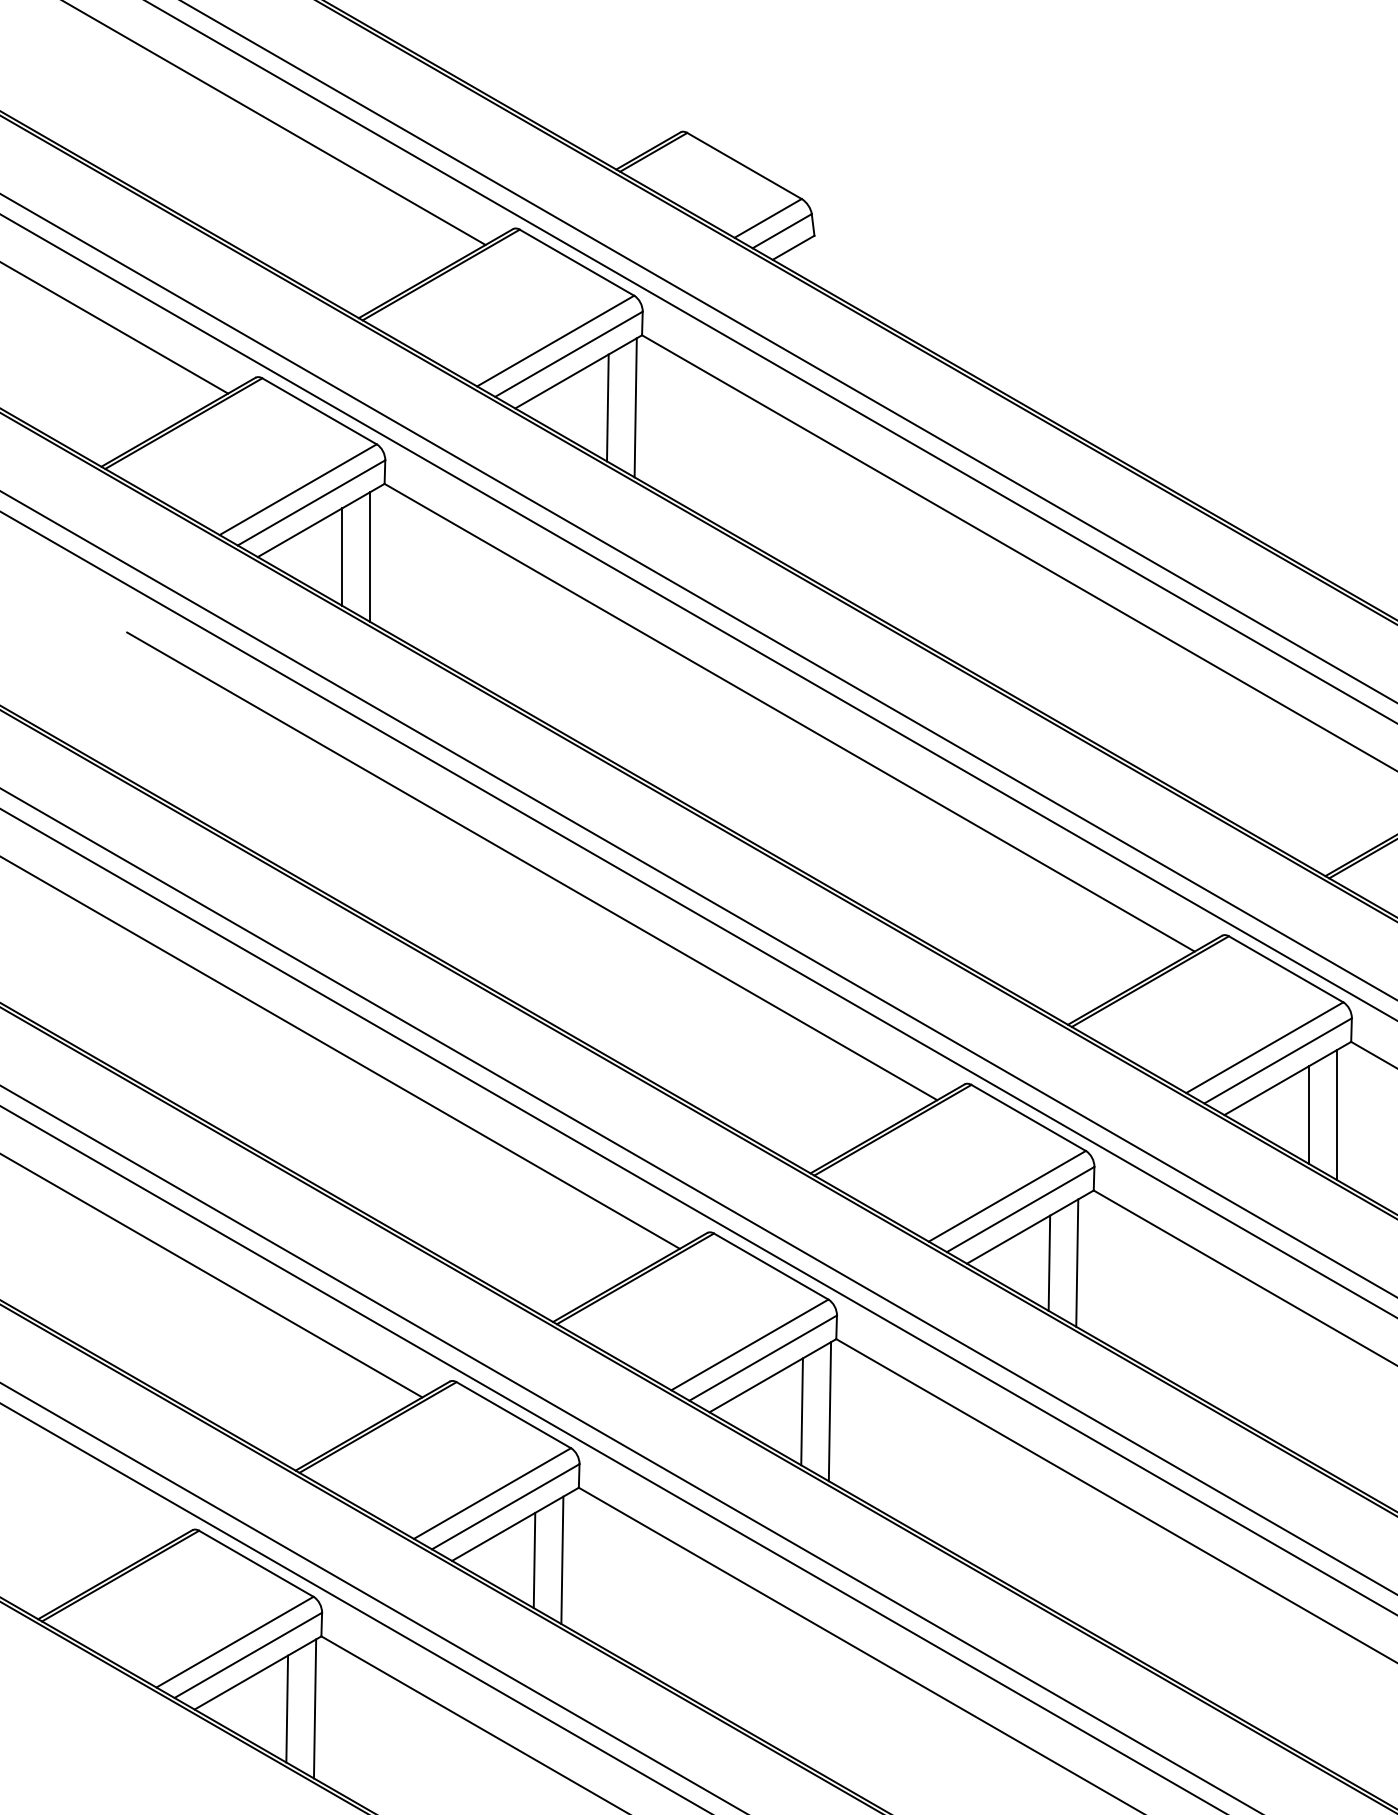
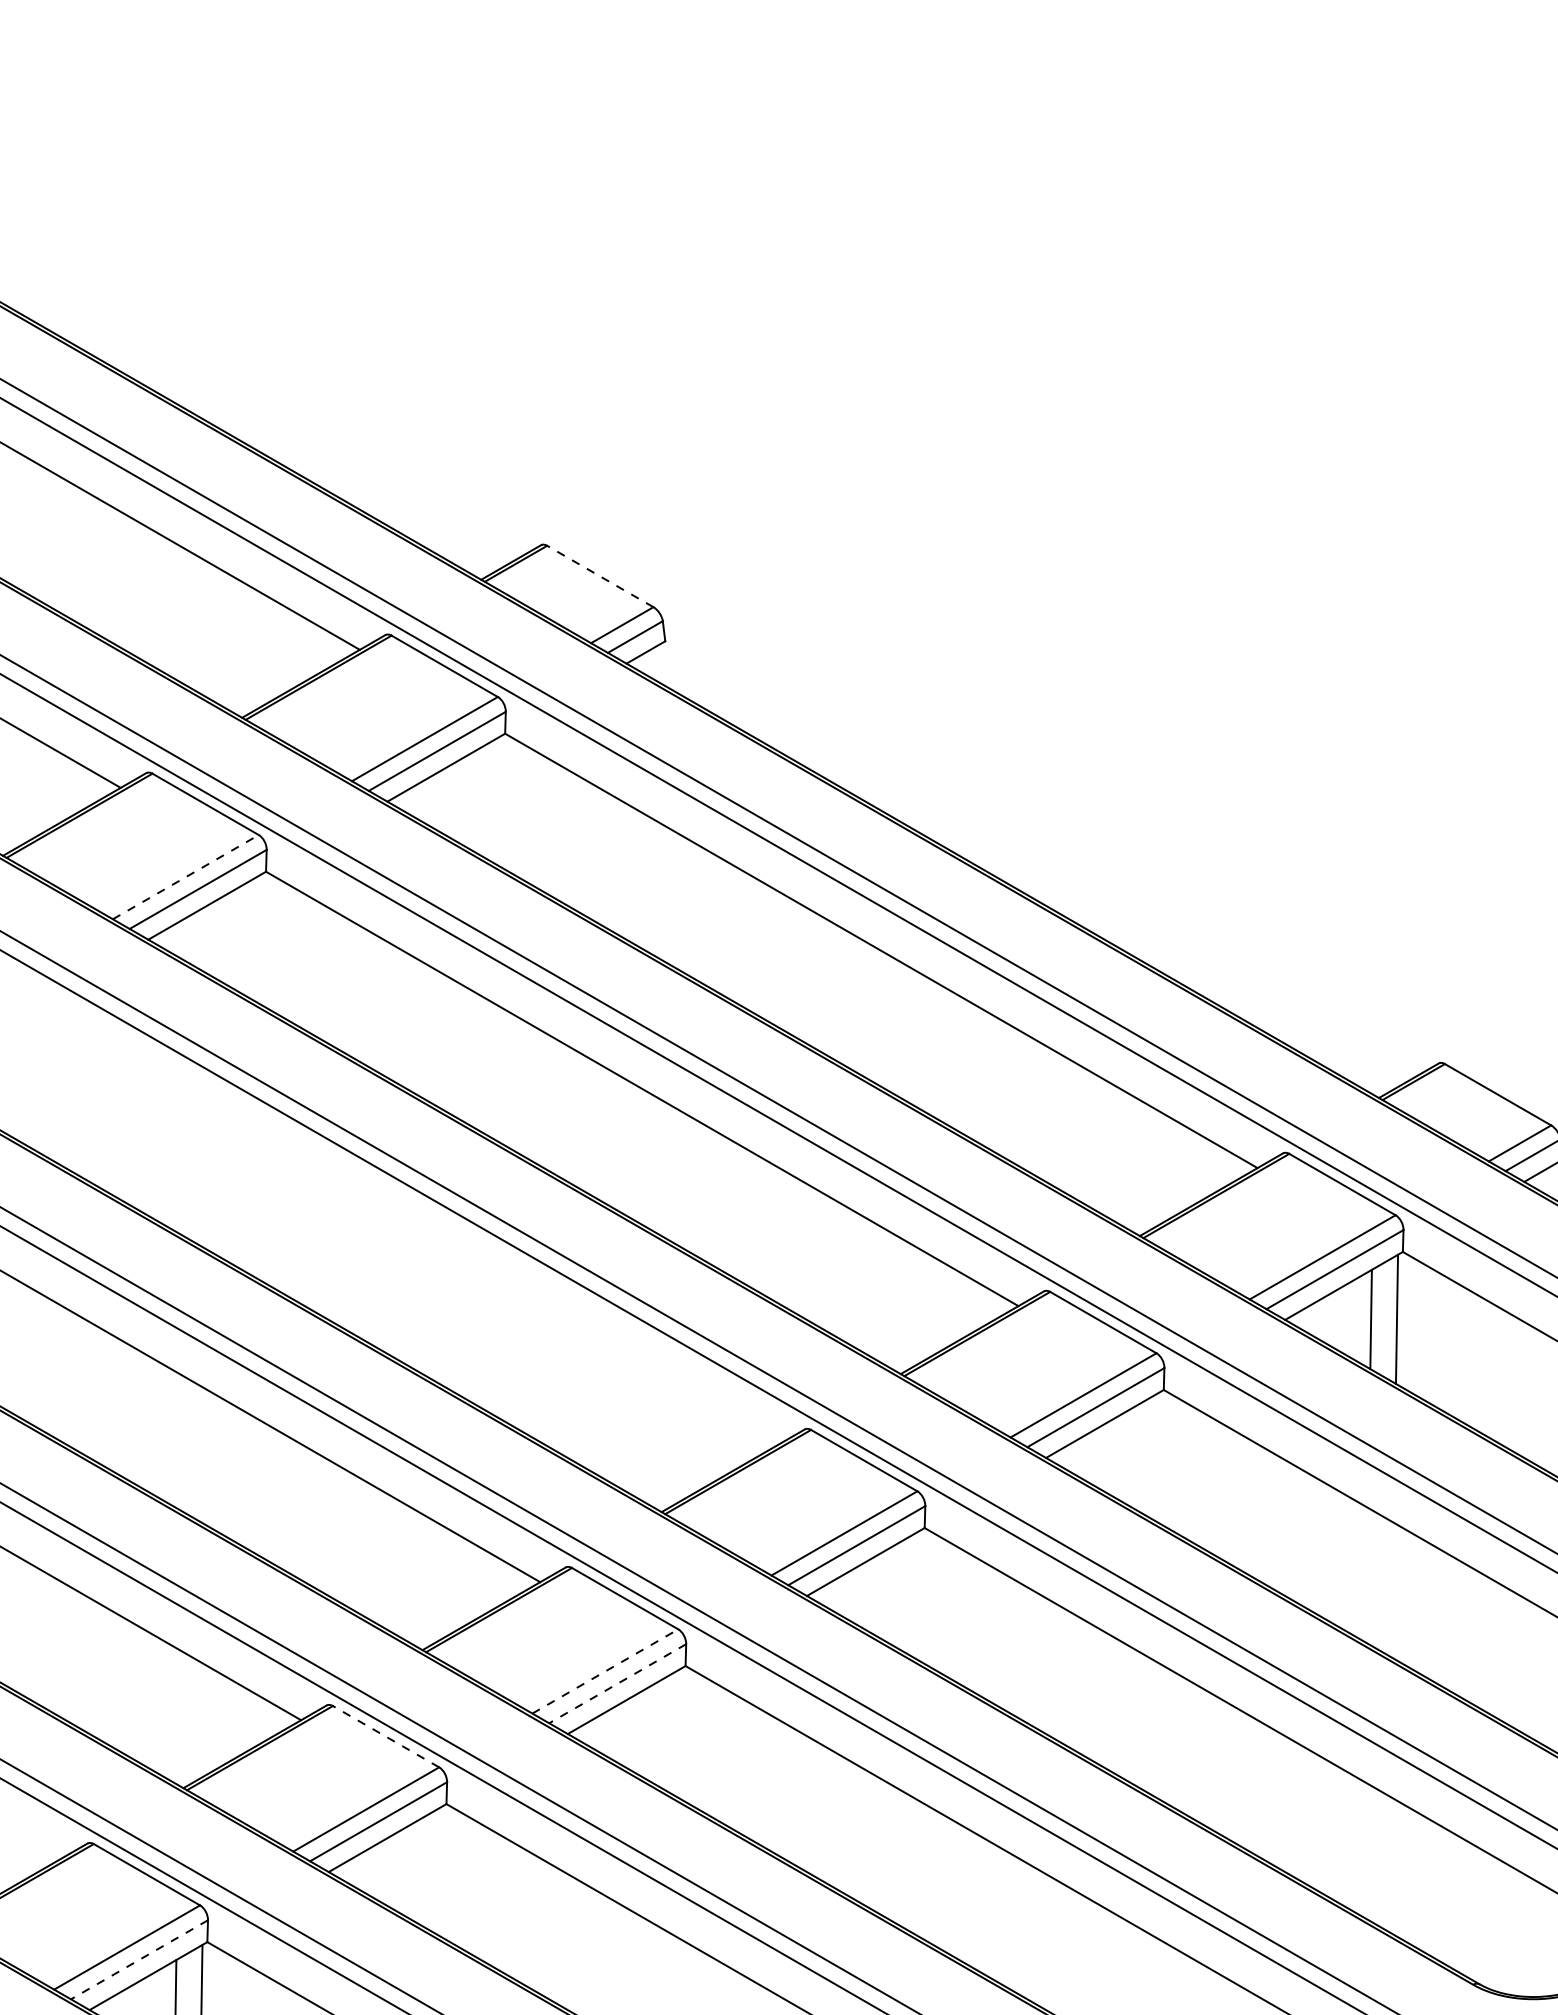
line: (743, 165) -> (599, 576), solid -> dashed
line: (607, 407) -> (473, 800), removed
line: (635, 407) -> (499, 800), removed
line: (298, 489) -> (186, 876), solid -> dashed
line: (342, 556) -> (226, 939), removed
line: (370, 556) -> (252, 939), removed
line: (531, 865) -> (402, 1226), removed
line: (1308, 1114) -> (1124, 1457), removed
line: (1336, 1114) -> (1150, 1457), removed
line: (1049, 1263) -> (883, 1595), removed
line: (1077, 1263) -> (909, 1595), removed
line: (750, 1344) -> (605, 1671), solid -> dashed
line: (762, 1357) -> (617, 1683), solid -> dashed
line: (801, 1411) -> (653, 1733), removed
line: (829, 1411) -> (679, 1733), removed
line: (513, 1414) -> (385, 1736), solid -> dashed
line: (534, 1560) -> (405, 1871), removed
line: (562, 1560) -> (431, 1871), removed
line: (248, 1656) -> (139, 1960), solid -> dashed

